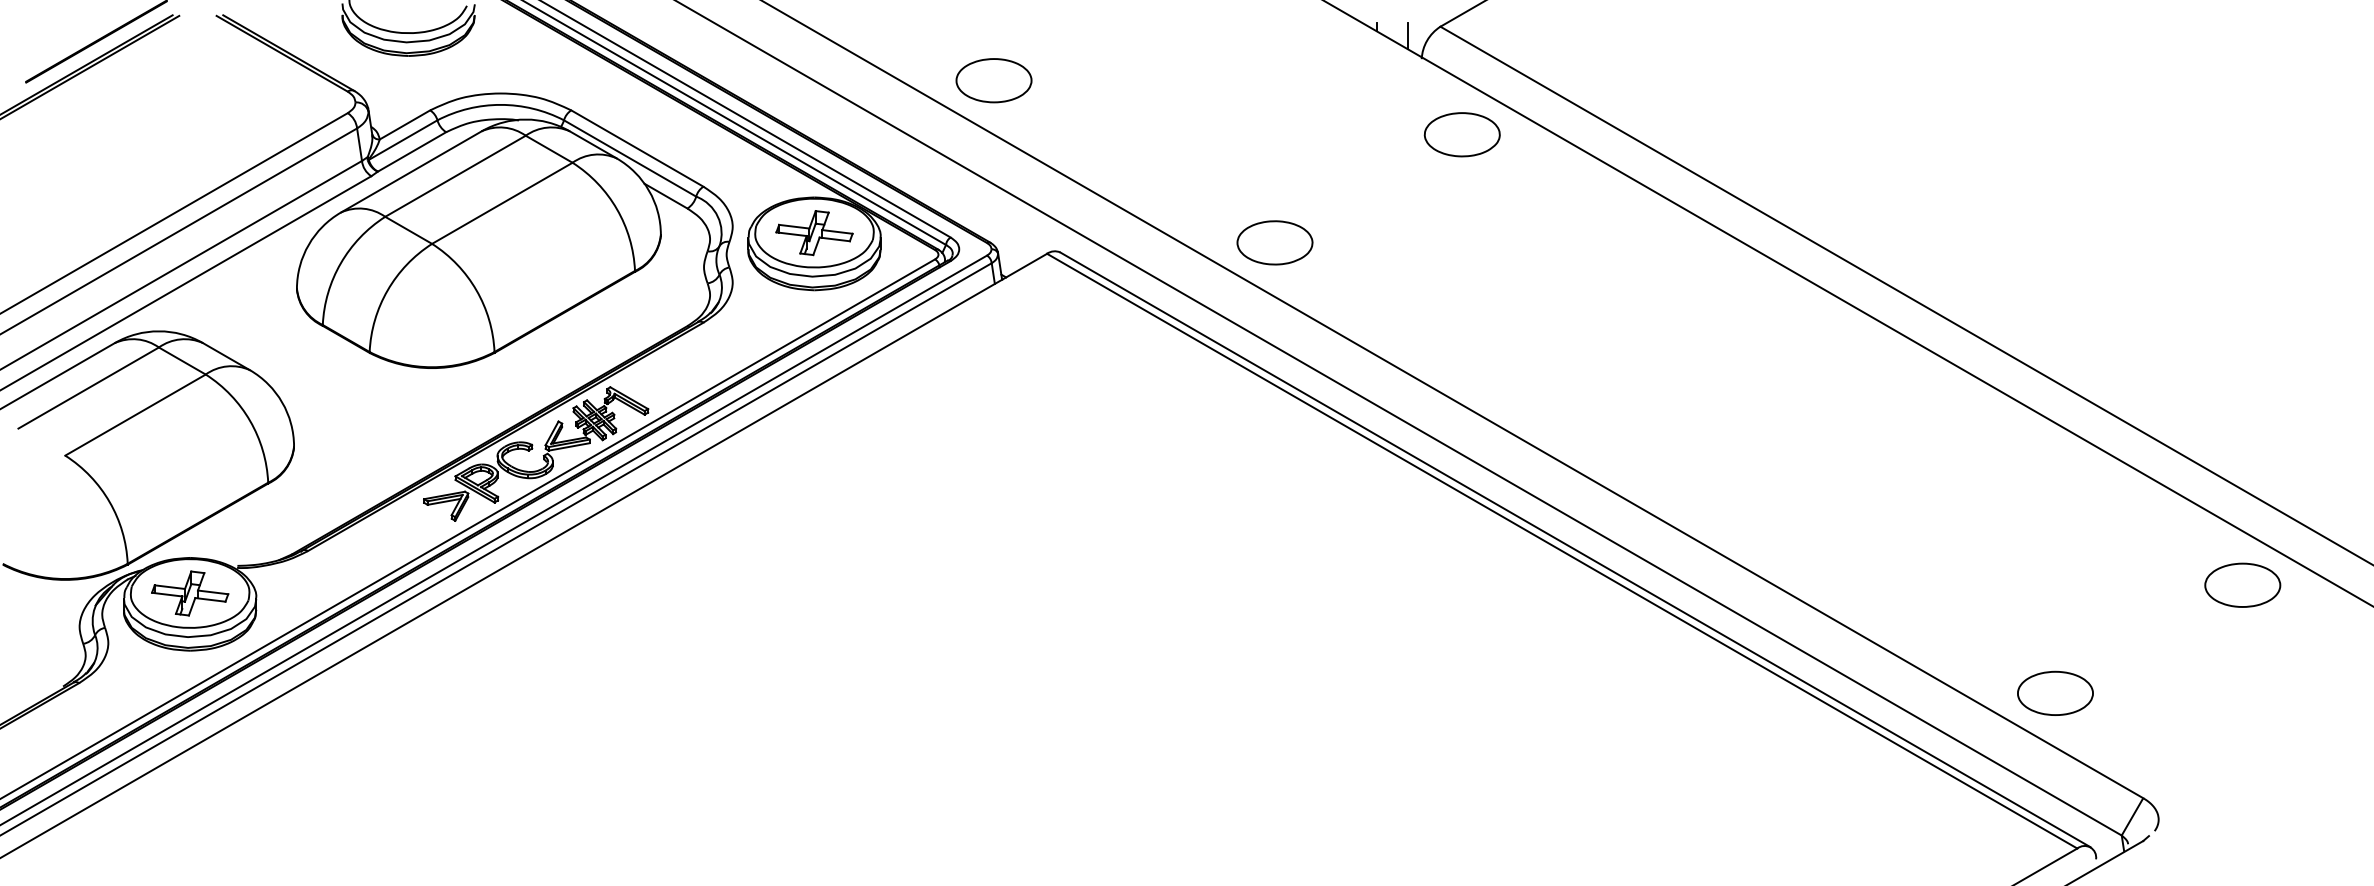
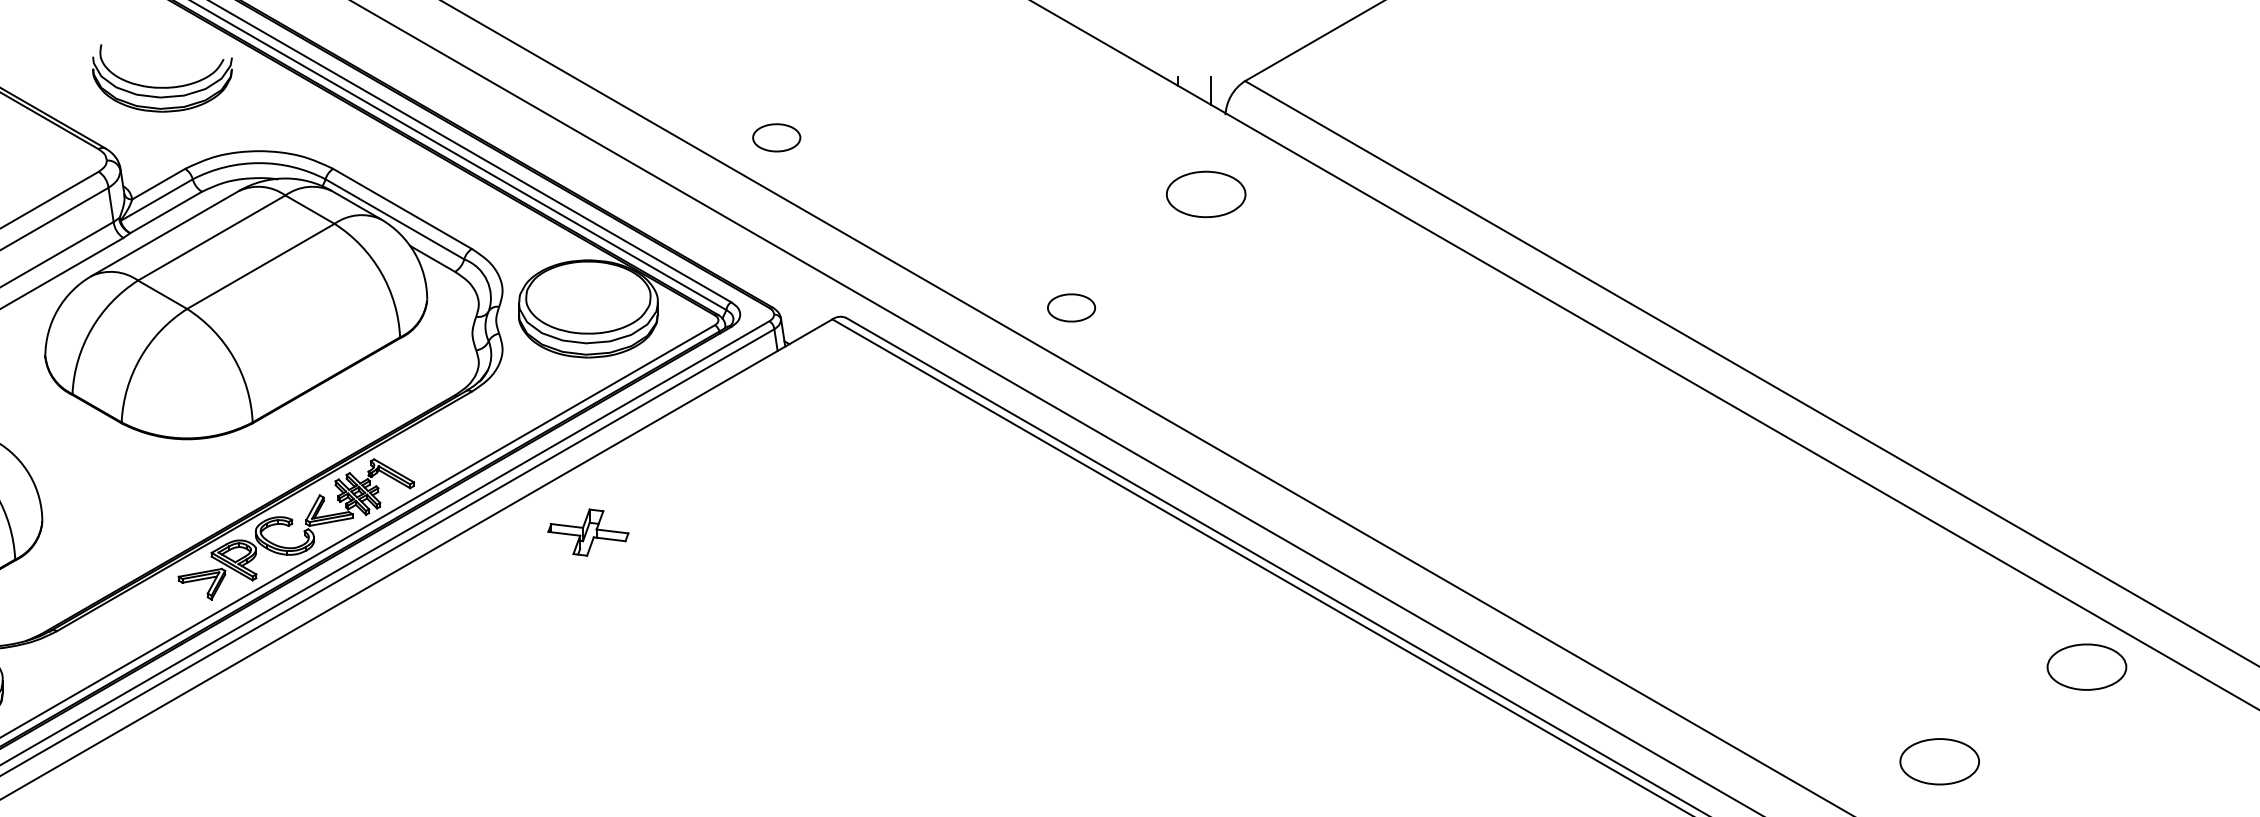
part: (993, 80) -> (776, 137), size x0.6
part: (1461, 134) -> (1205, 194), moved
part: (814, 233) -> (588, 533), moved
part: (1274, 242) -> (1071, 307), size x0.6
part: (2055, 692) -> (1939, 760), moved

